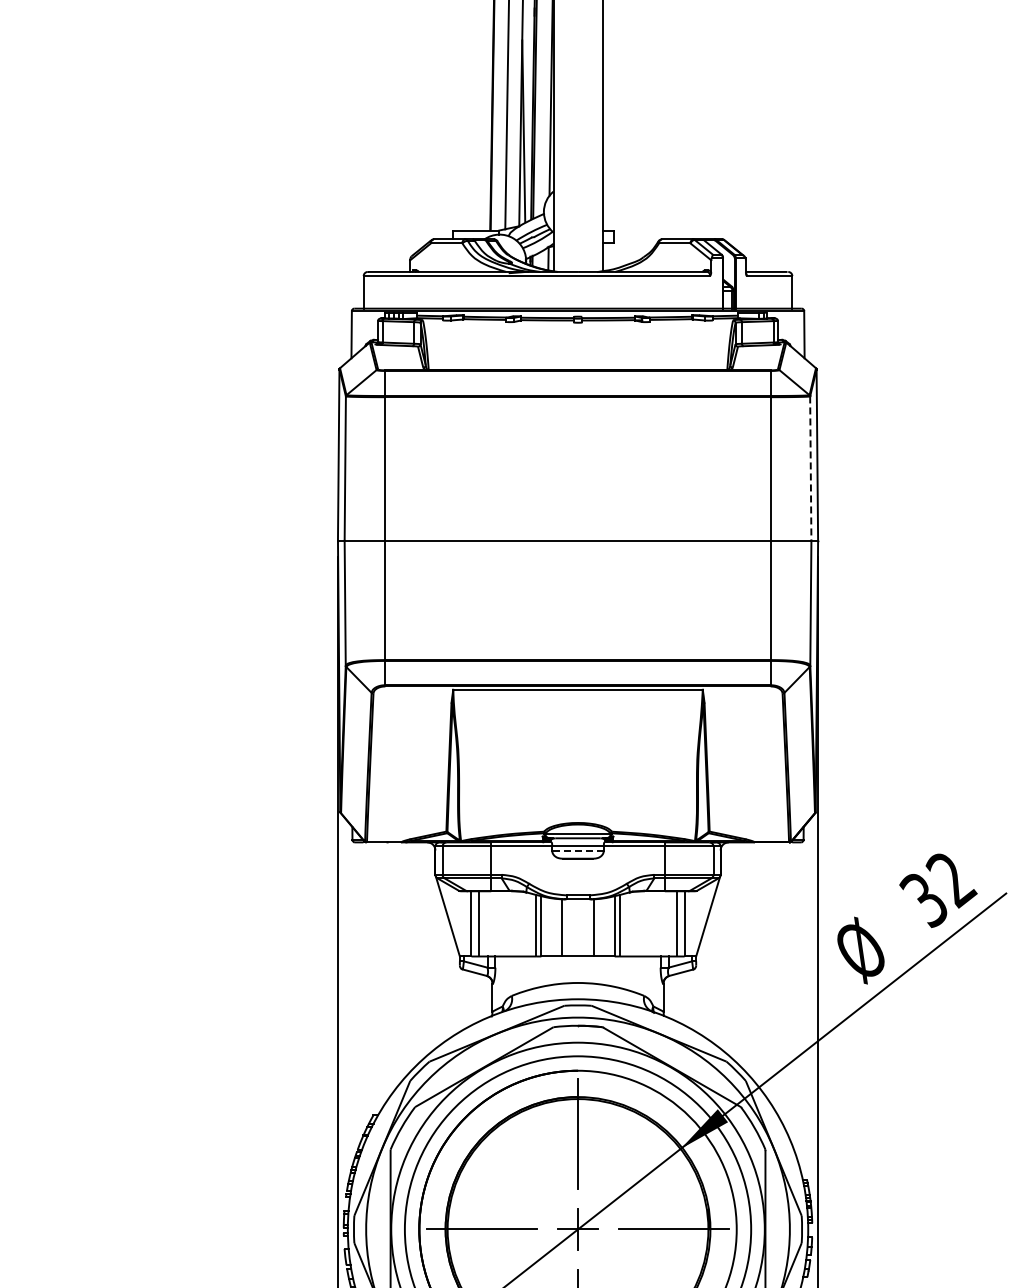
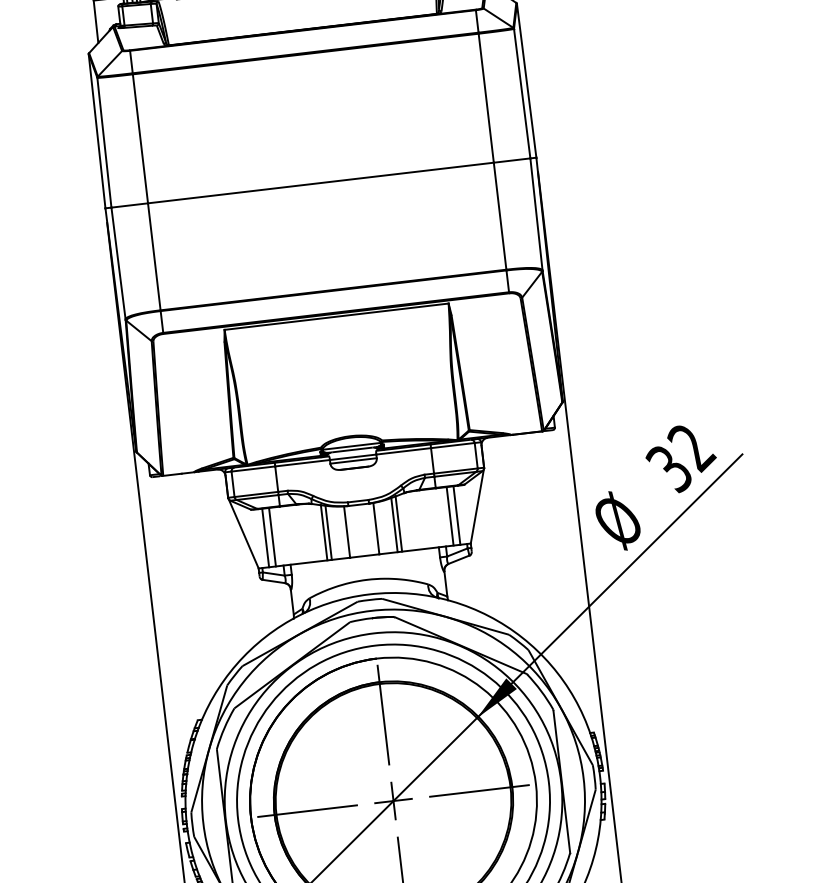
line: (810, 469) -> (522, 94), dashed -> solid
line: (578, 850) -> (353, 460), dashed -> solid

